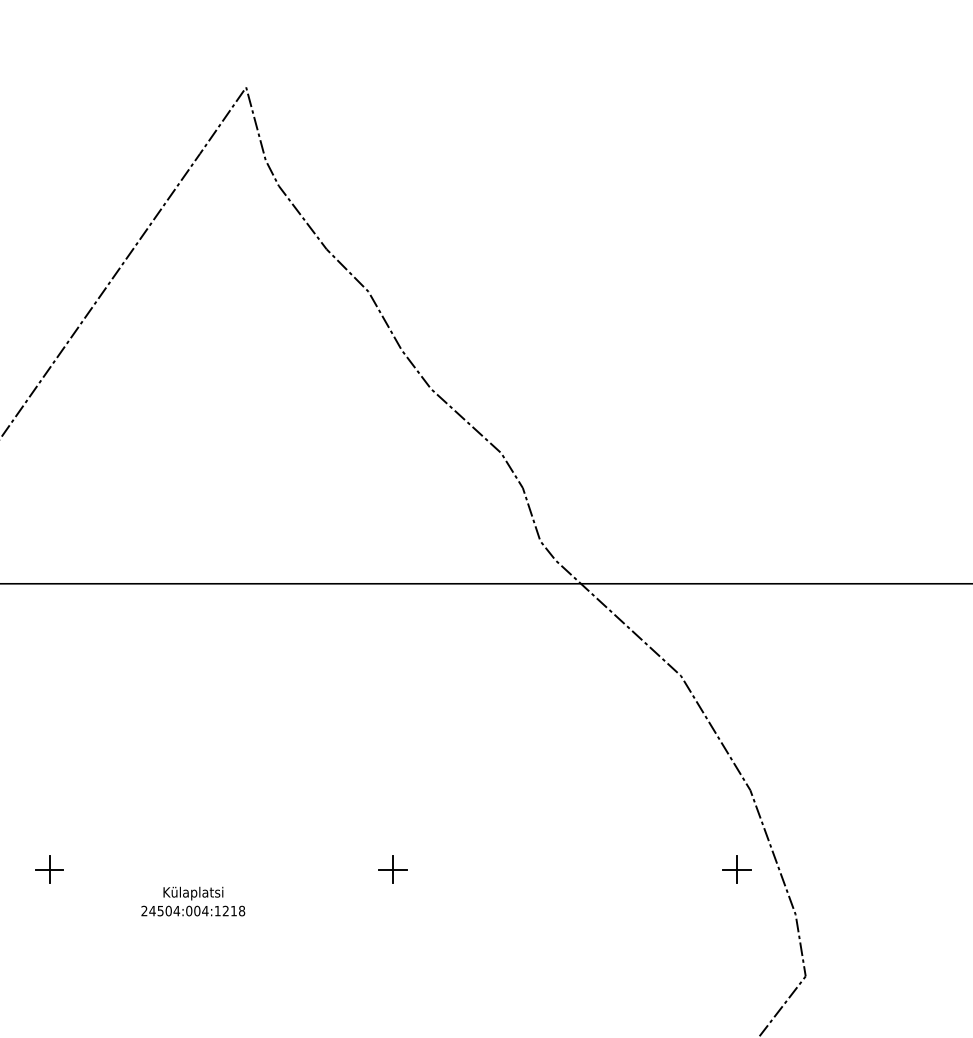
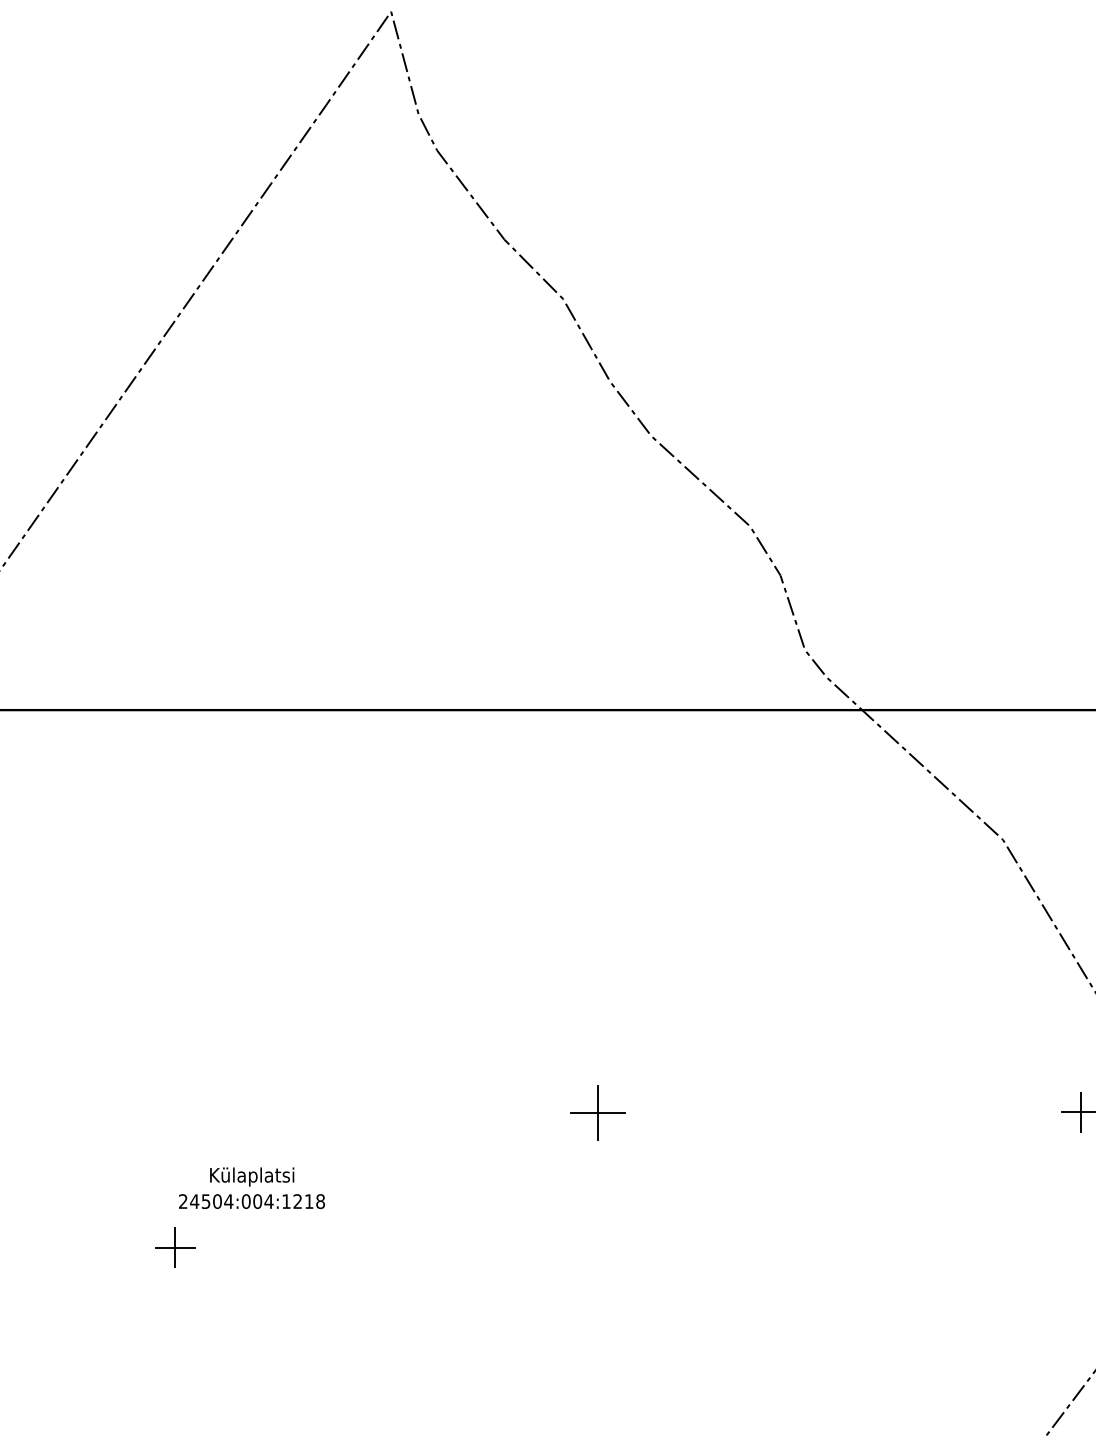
part: (49, 869) -> (174, 1247), moved
part: (392, 869) -> (597, 1112), size x1.4
text: (193, 901) -> (252, 1188), moved

